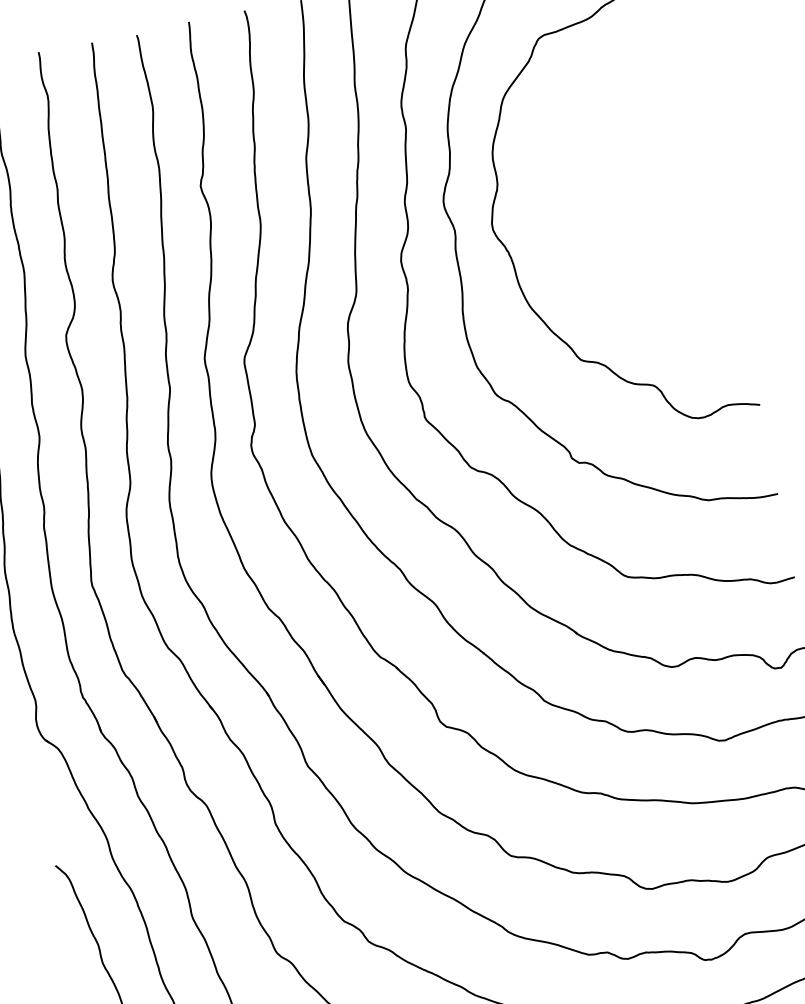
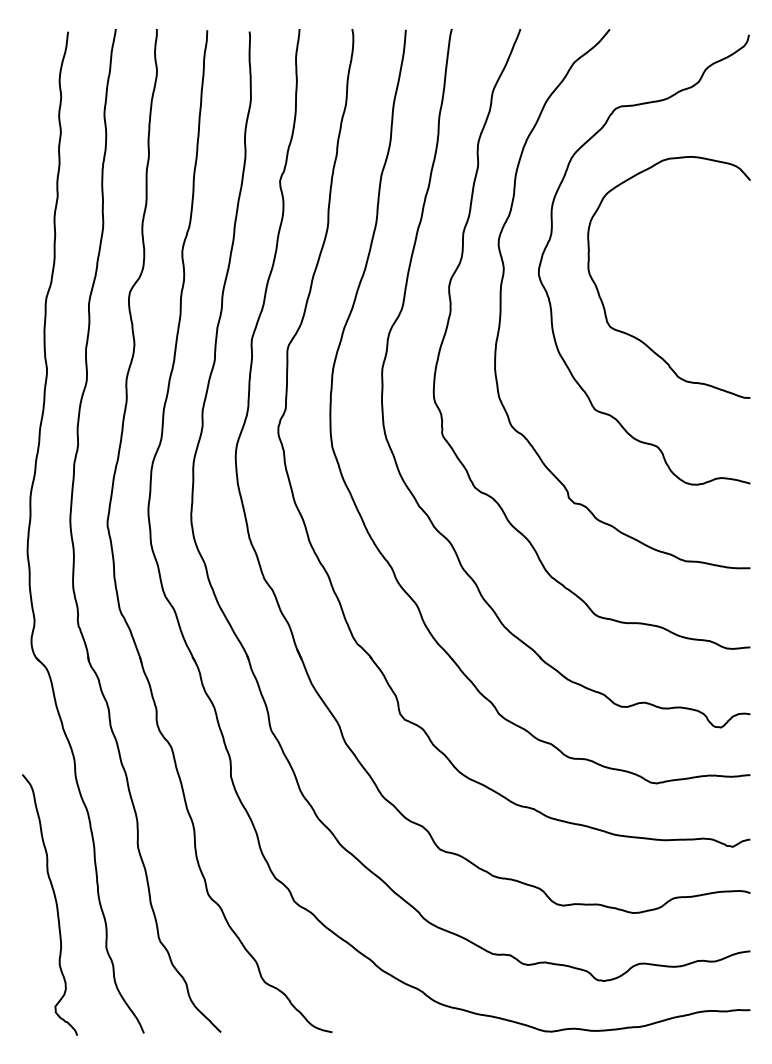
curve: (610, 274) -> (637, 337), added

